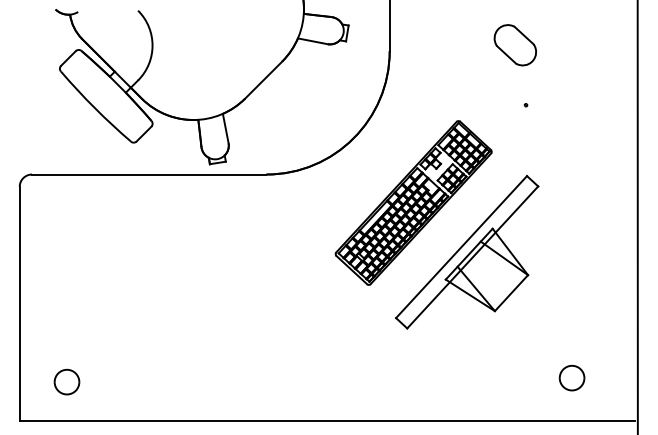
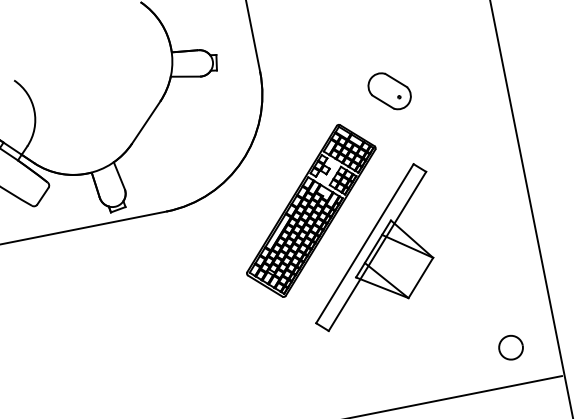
part: (514, 45) -> (388, 91), moved
part: (571, 377) -> (510, 347), moved

